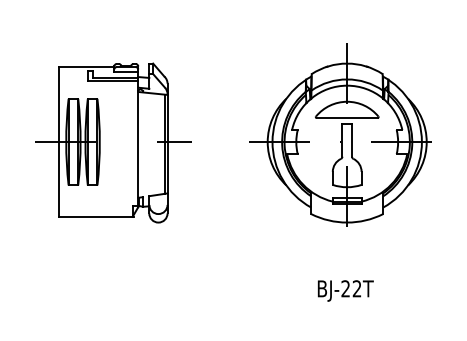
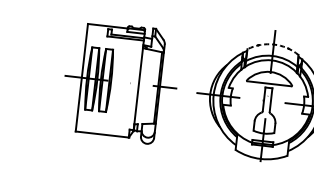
arc: (347, 63) -> (274, 44), solid -> dashed
part: (113, 142) -> (121, 82), moved

